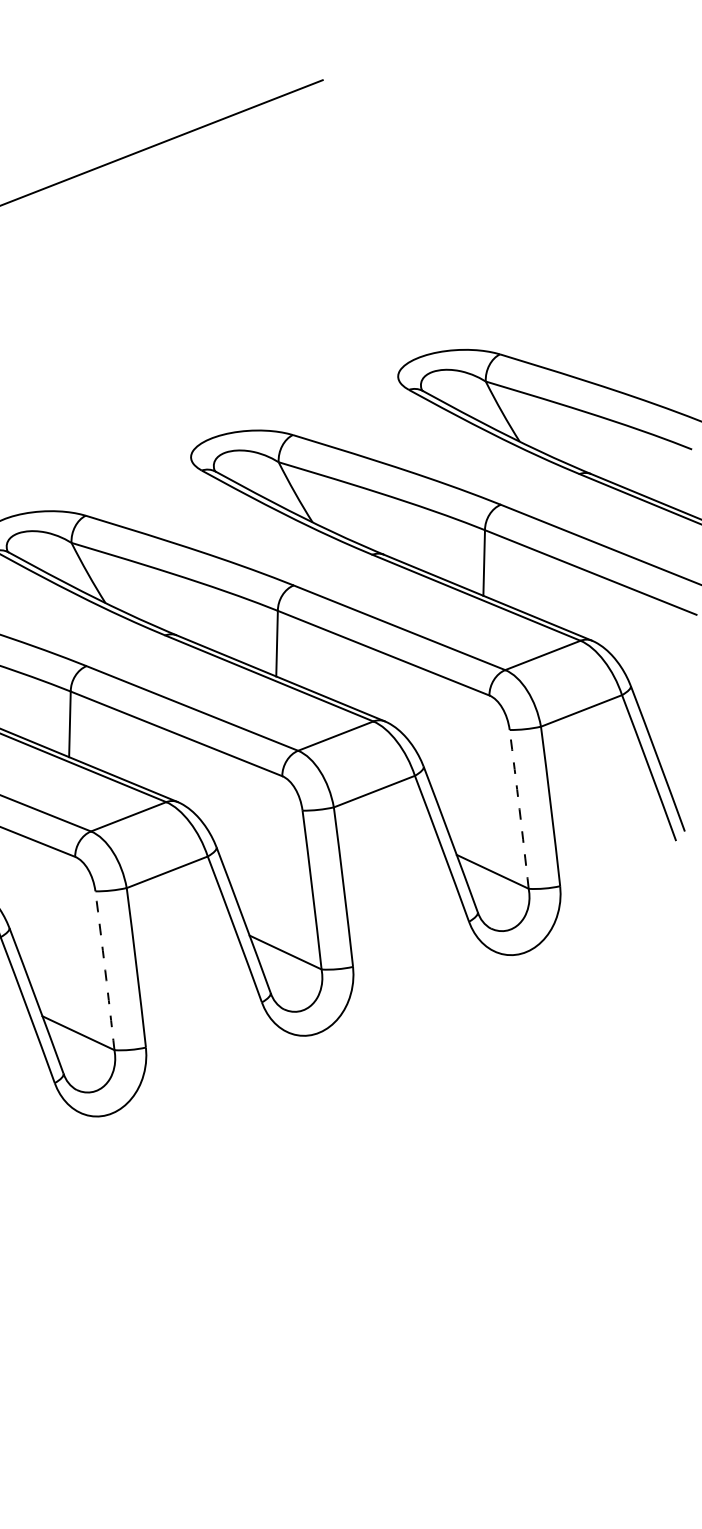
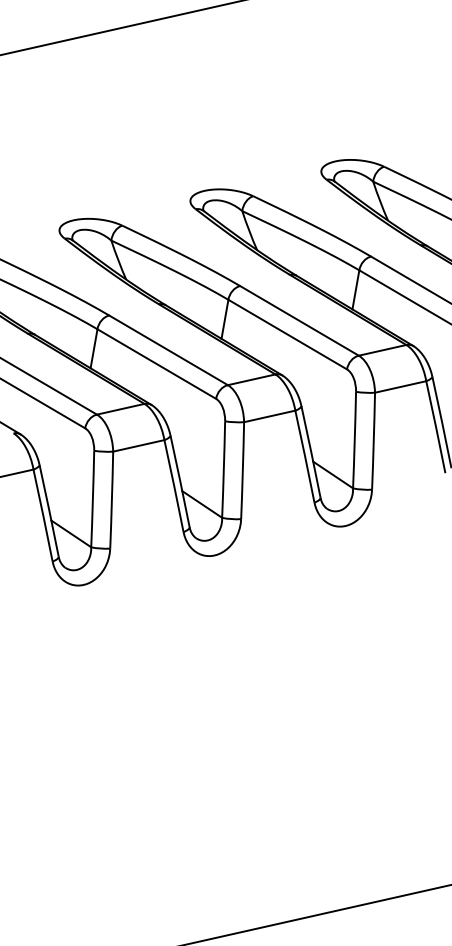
arc: (519, 810) -> (354, 440), dashed -> solid
arc: (104, 971) -> (92, 499), dashed -> solid

